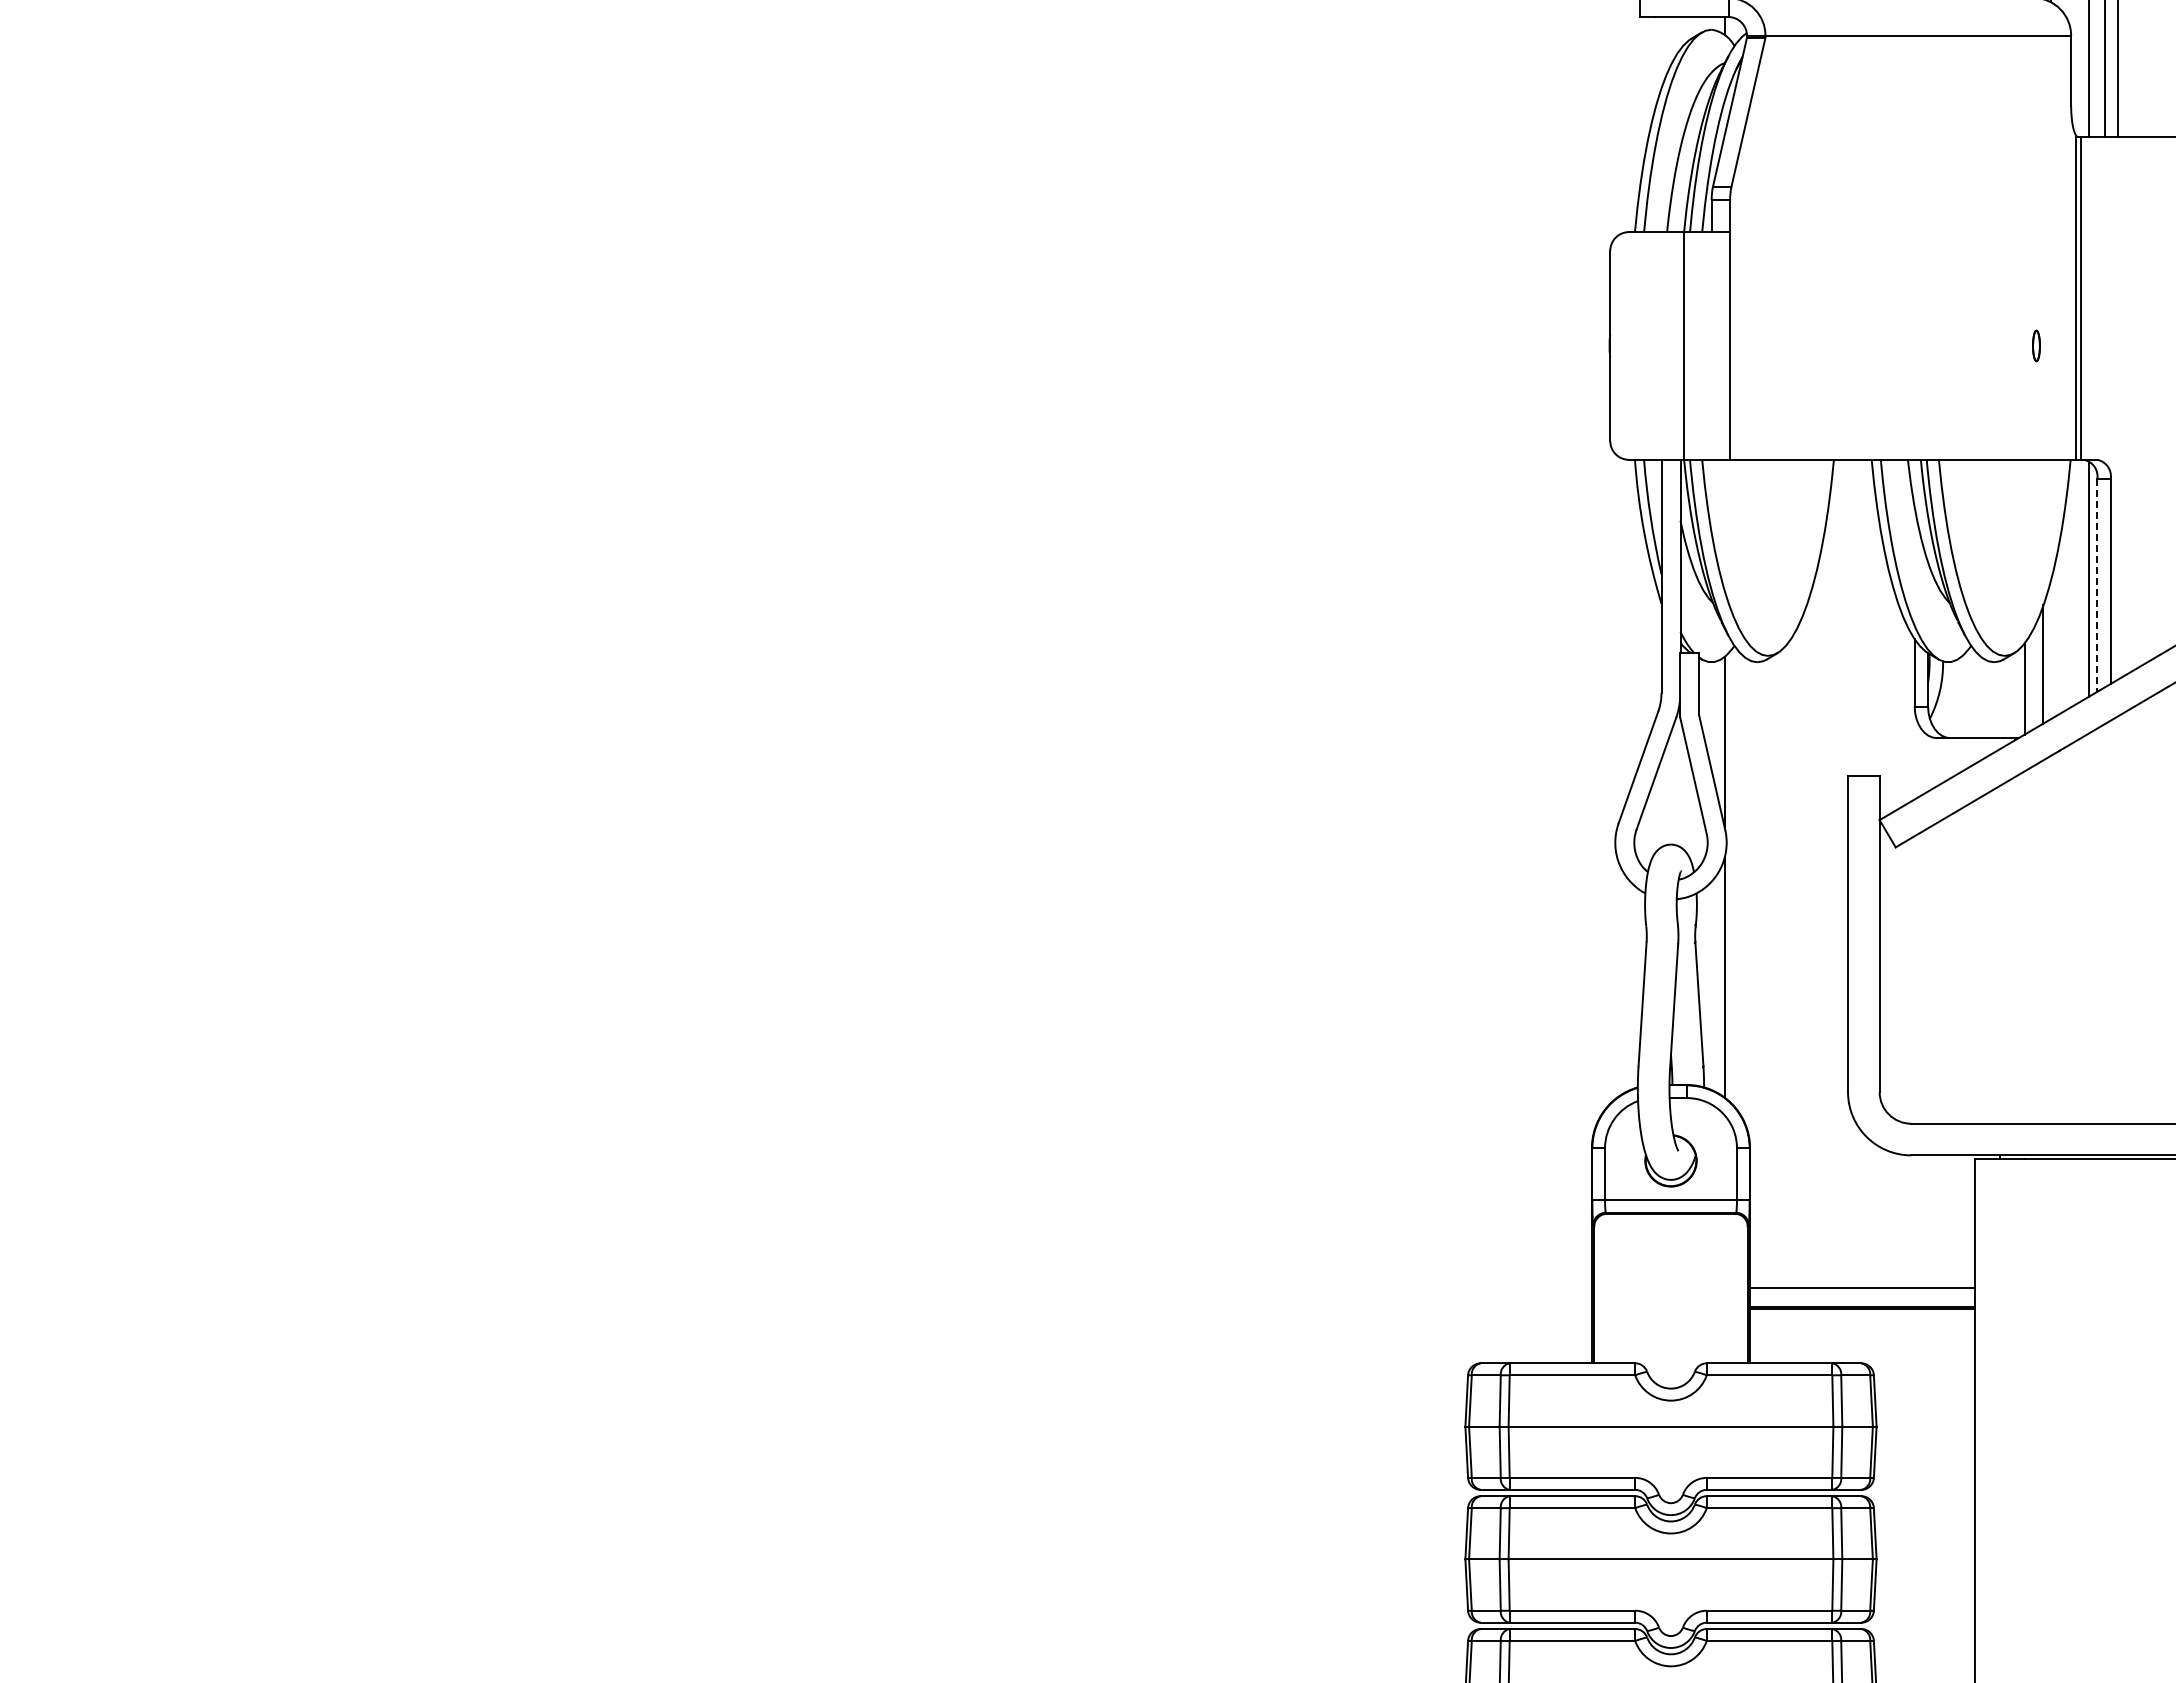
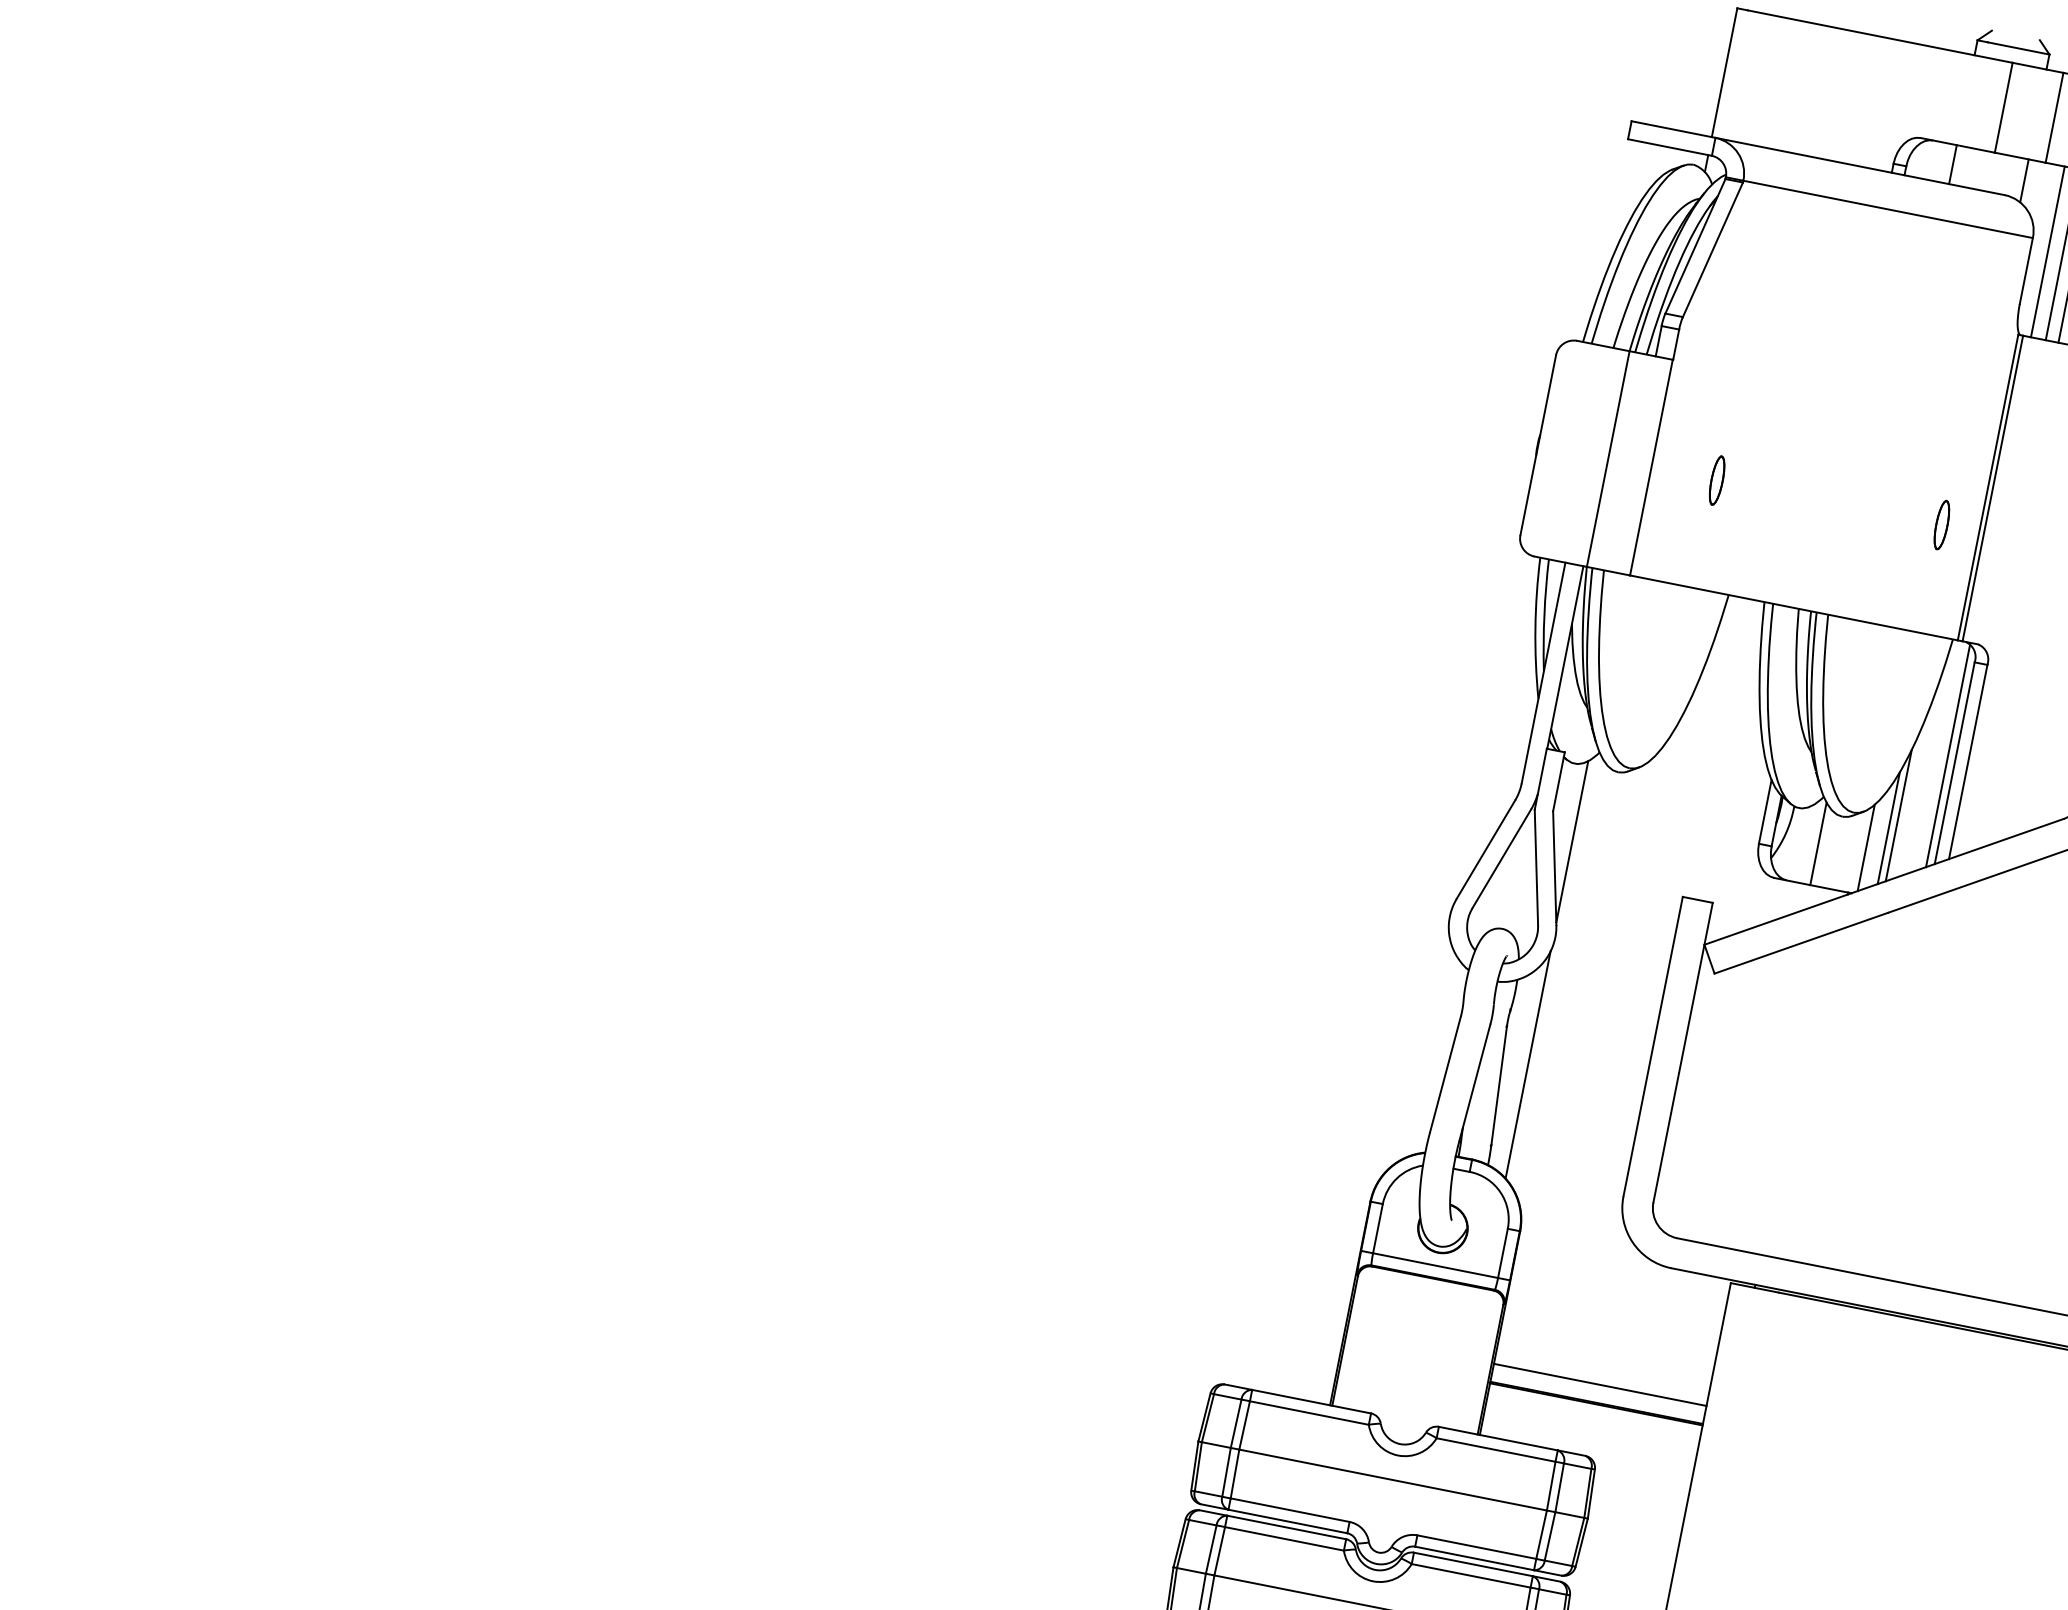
part: (1798, 345) -> (1716, 480), added
part: (2036, 345) -> (1942, 524), size x1.67
line: (2097, 585) -> (1954, 763), dashed -> solid
line: (2051, 649) -> (1899, 815), added
line: (1975, 694) -> (1818, 843), added

